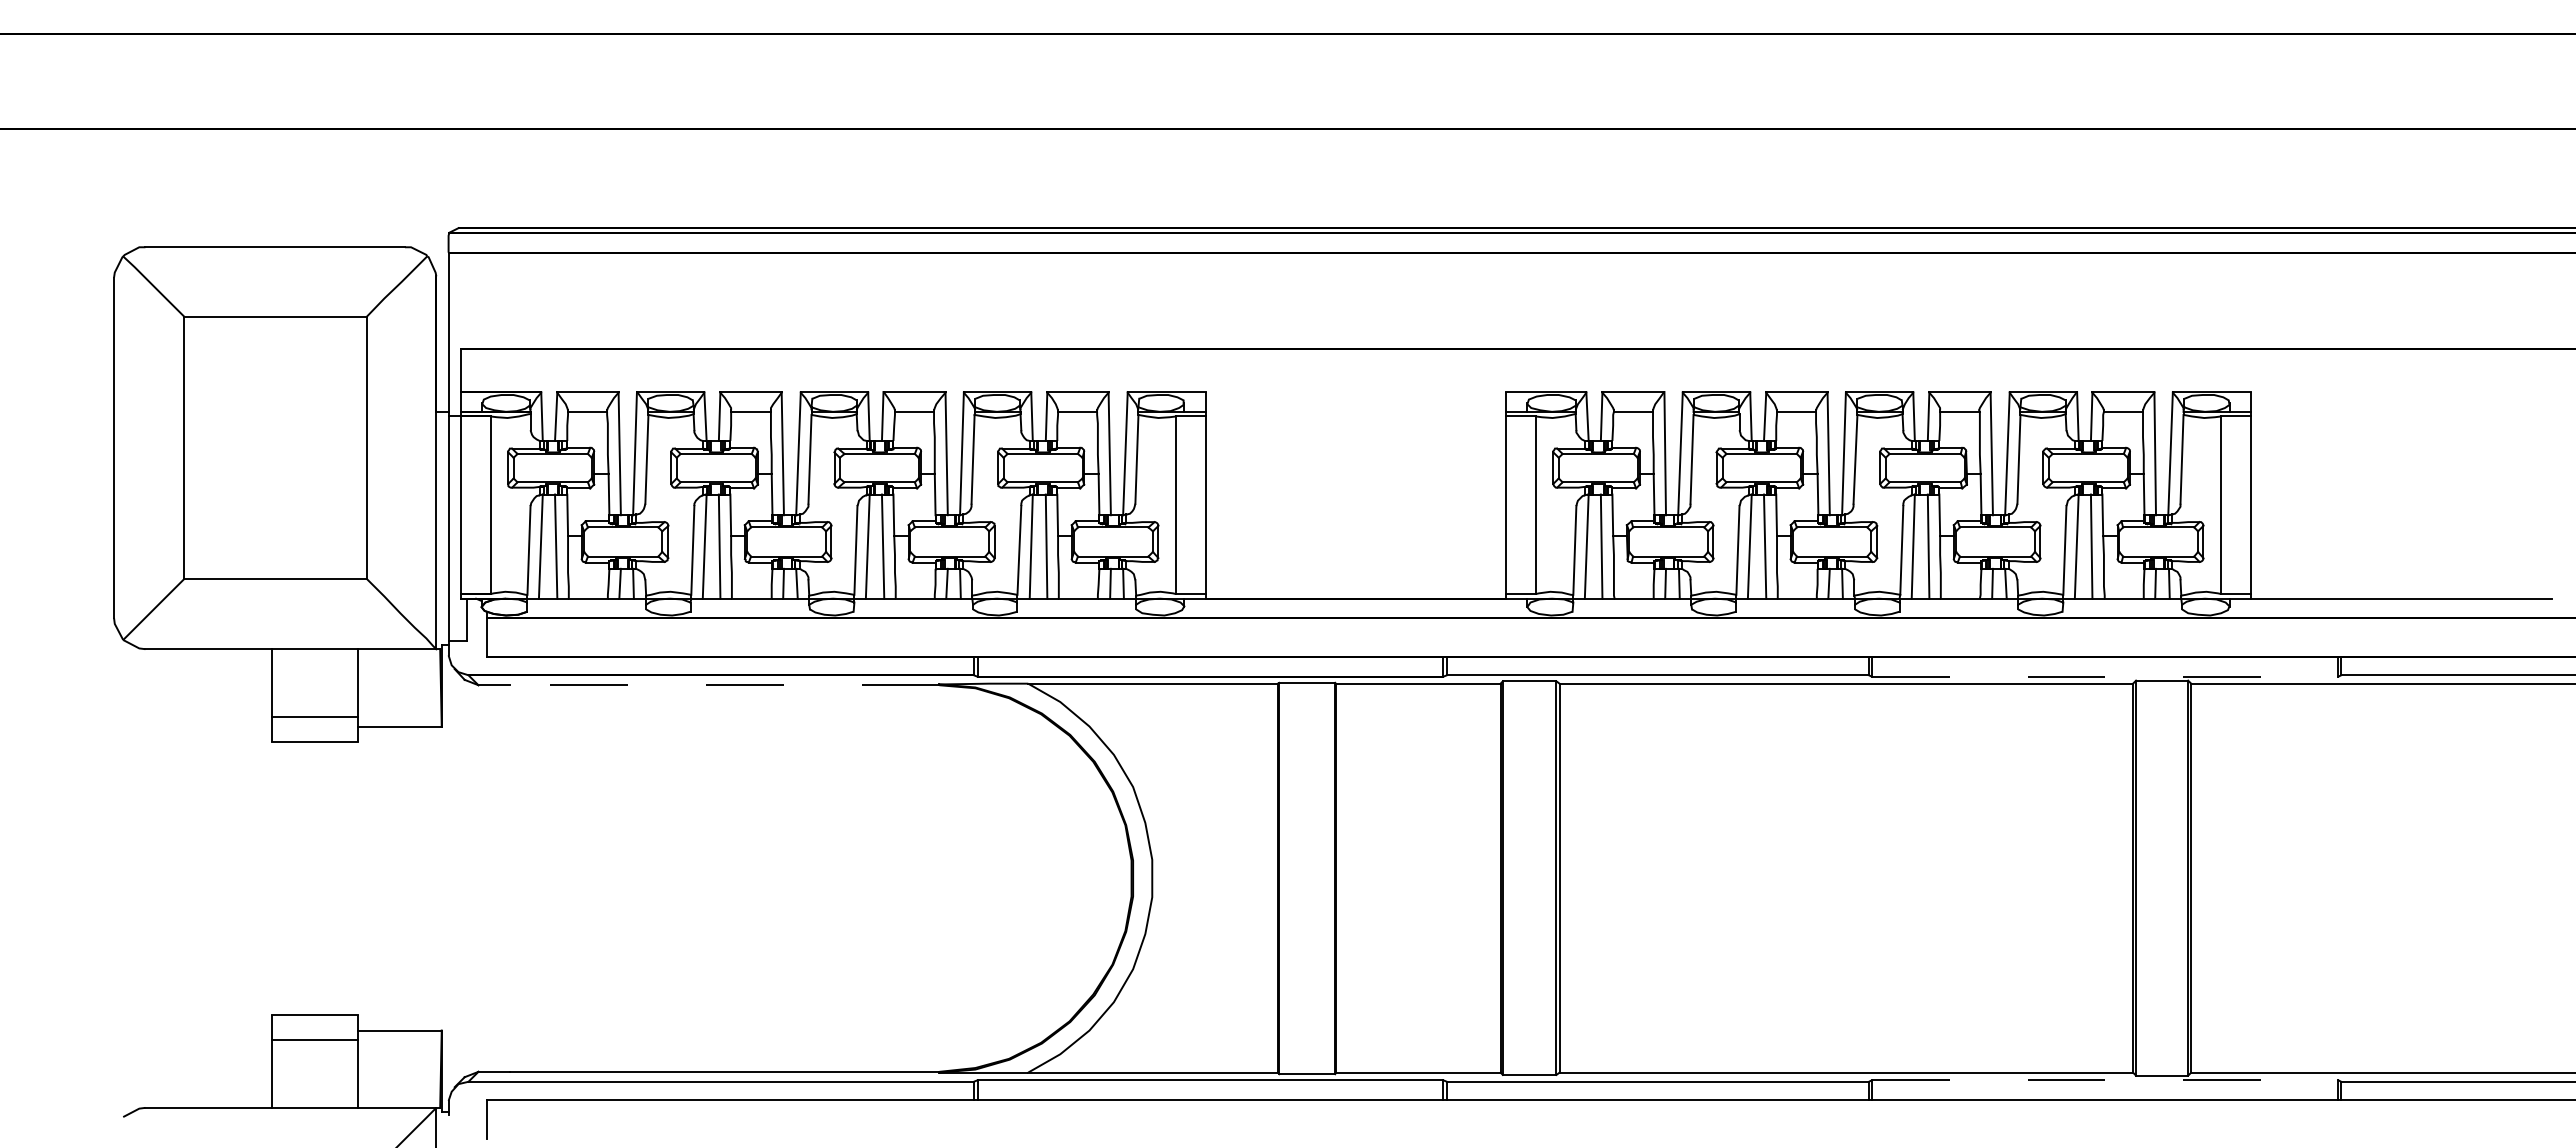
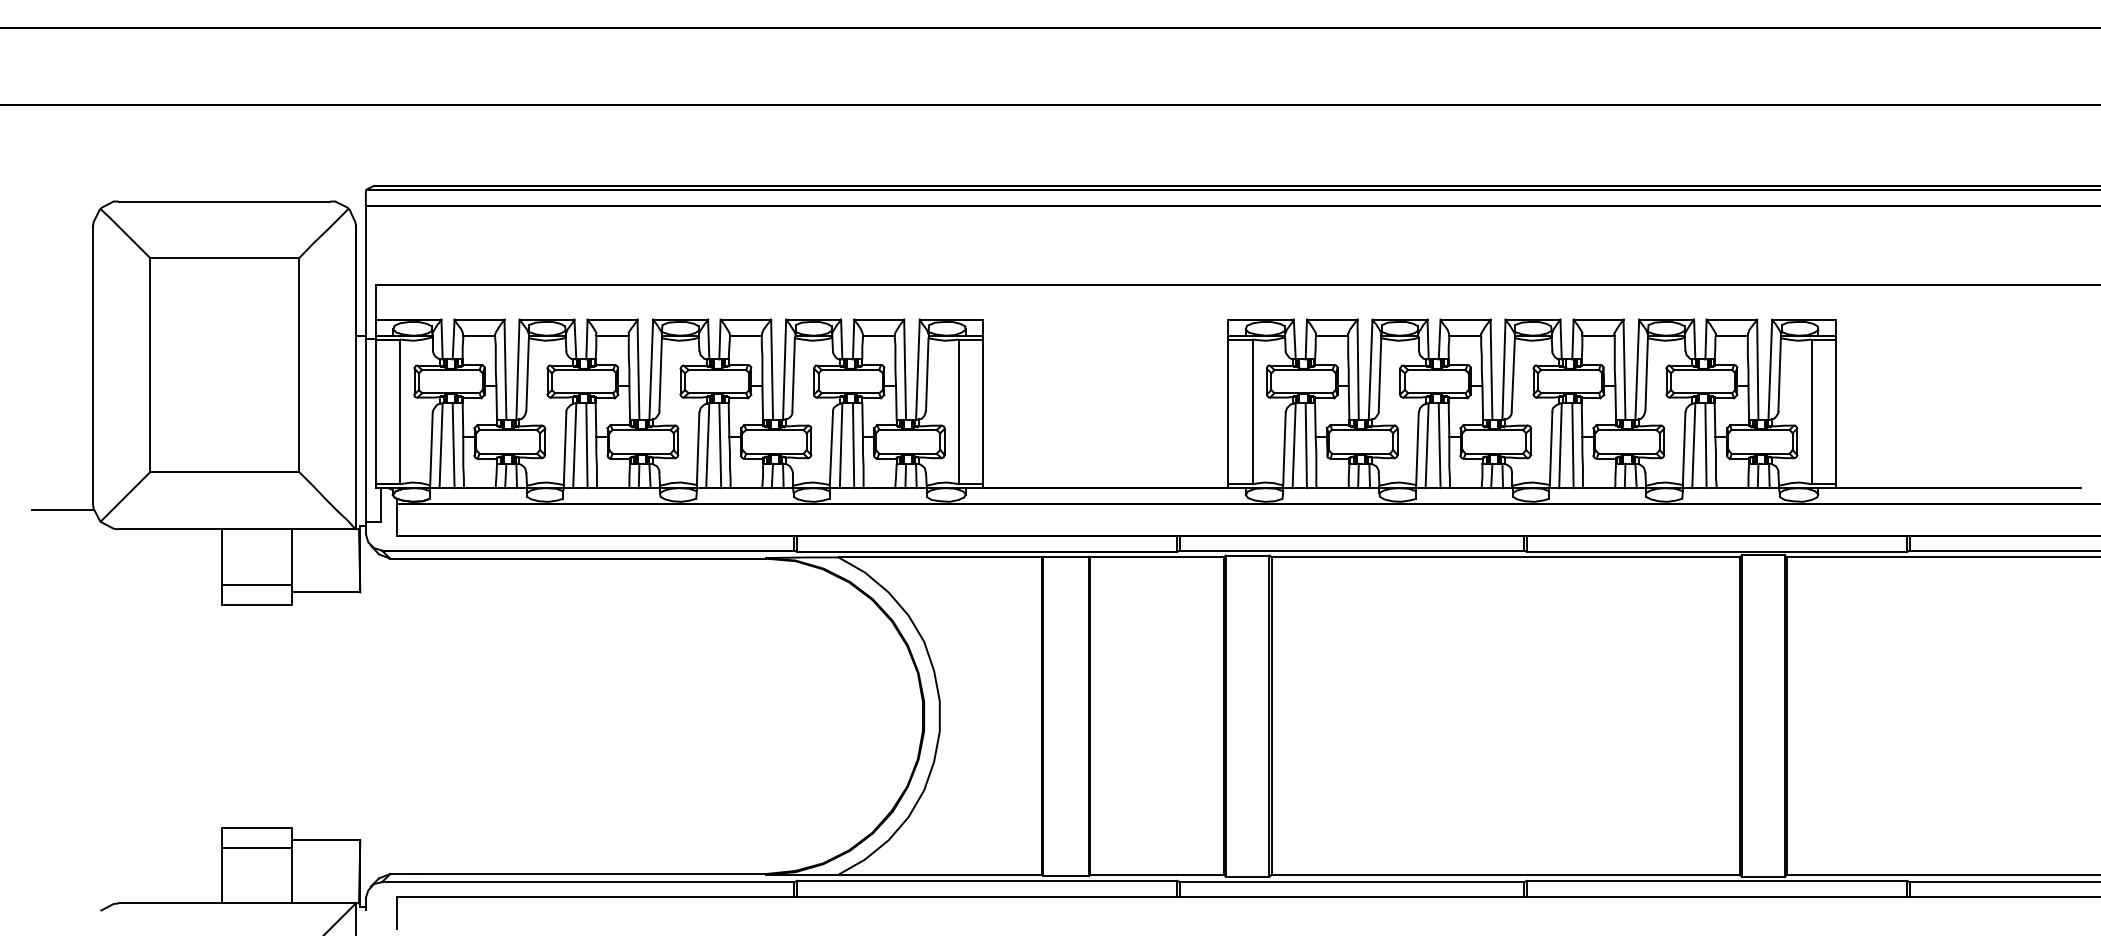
line: (77, 625) -> (63, 510), added
line: (2105, 676) -> (1717, 551), dashed -> solid
line: (724, 685) -> (590, 558), dashed -> solid
line: (2105, 1080) -> (1717, 881), dashed -> solid

